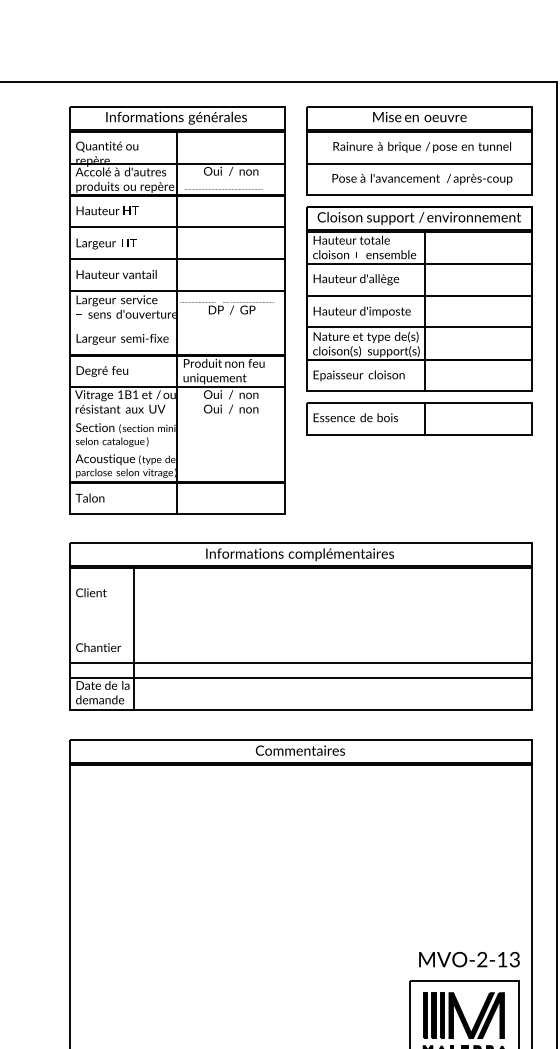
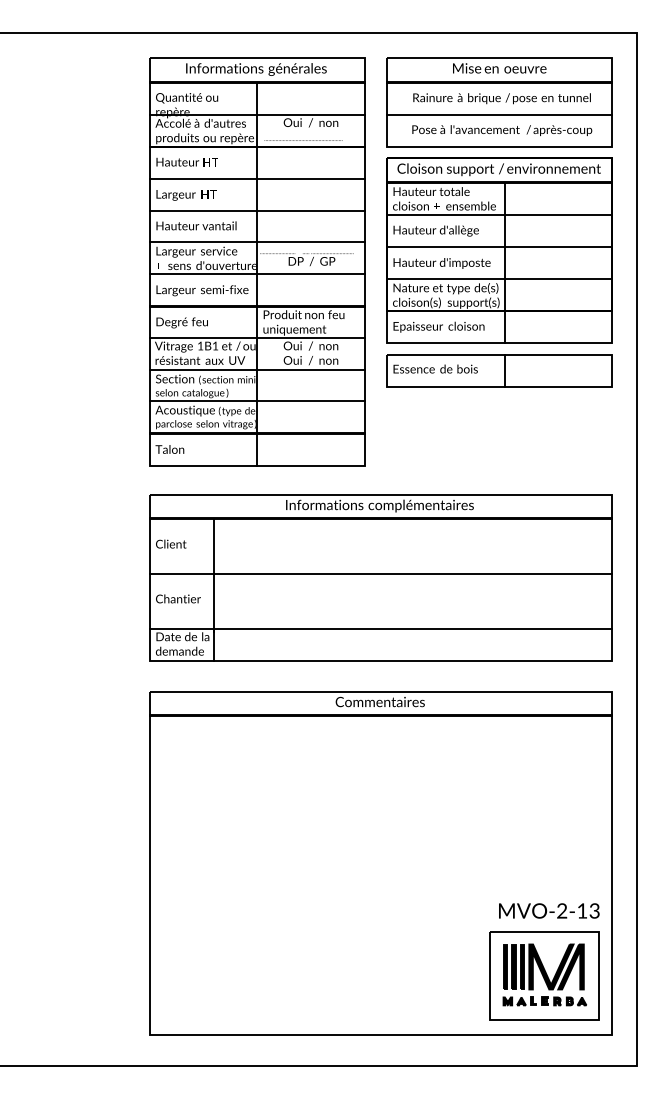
line: (177, 323) -> (257, 274), added
line: (177, 419) -> (257, 370), added
line: (177, 450) -> (257, 401), added
line: (300, 663) -> (380, 574), moved

